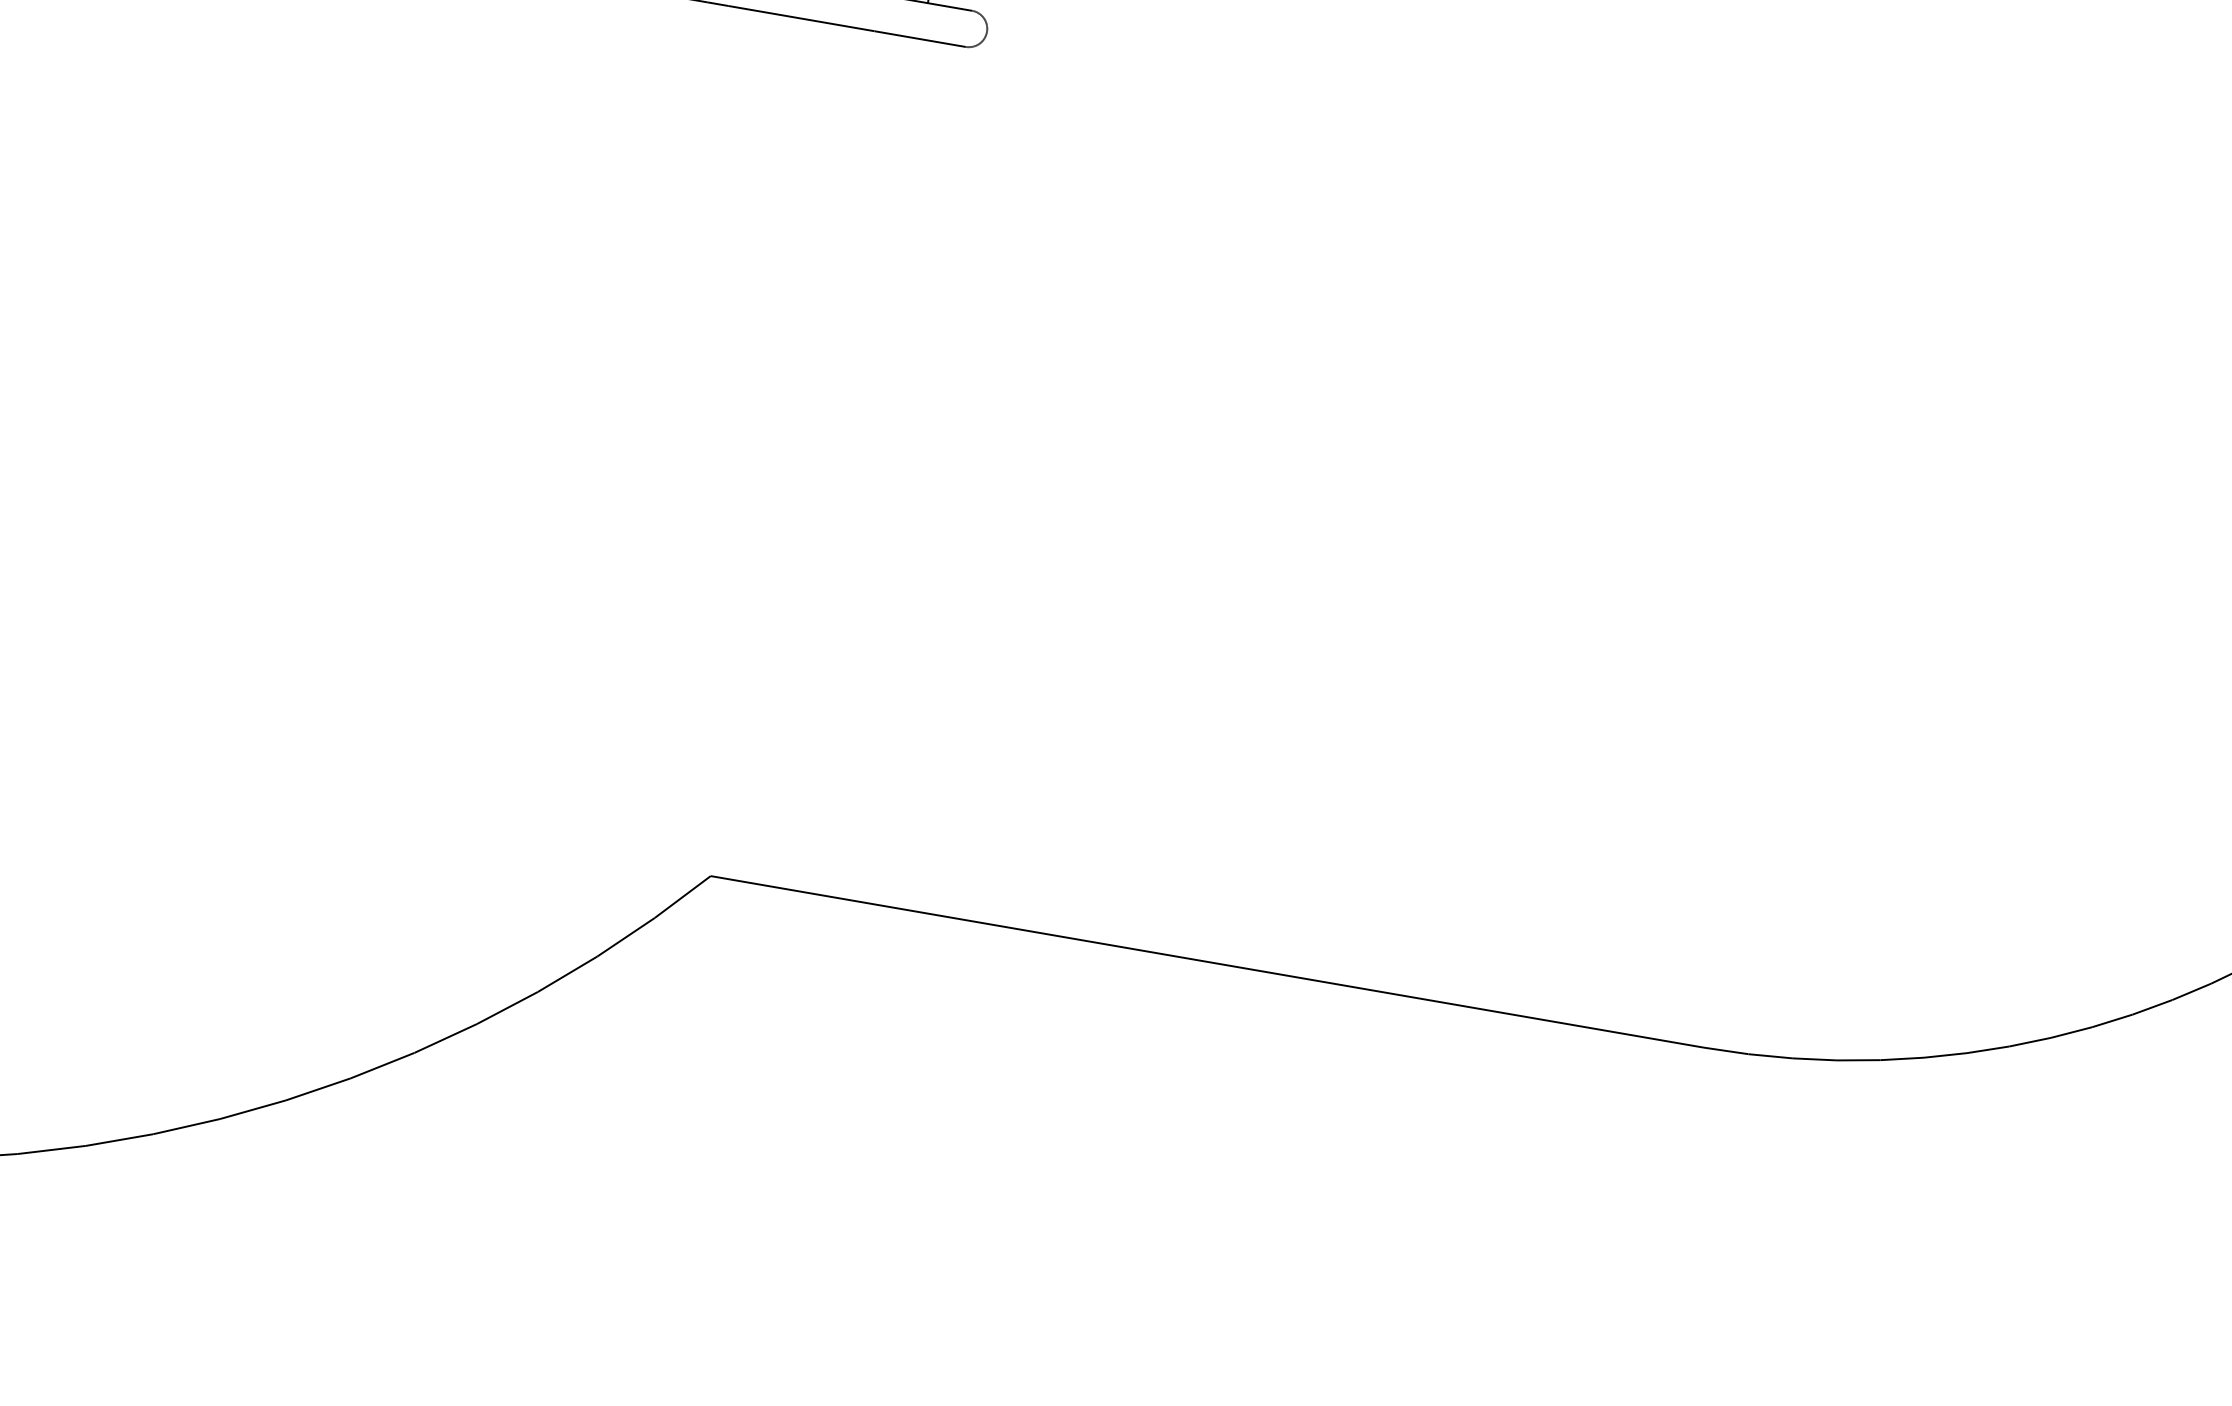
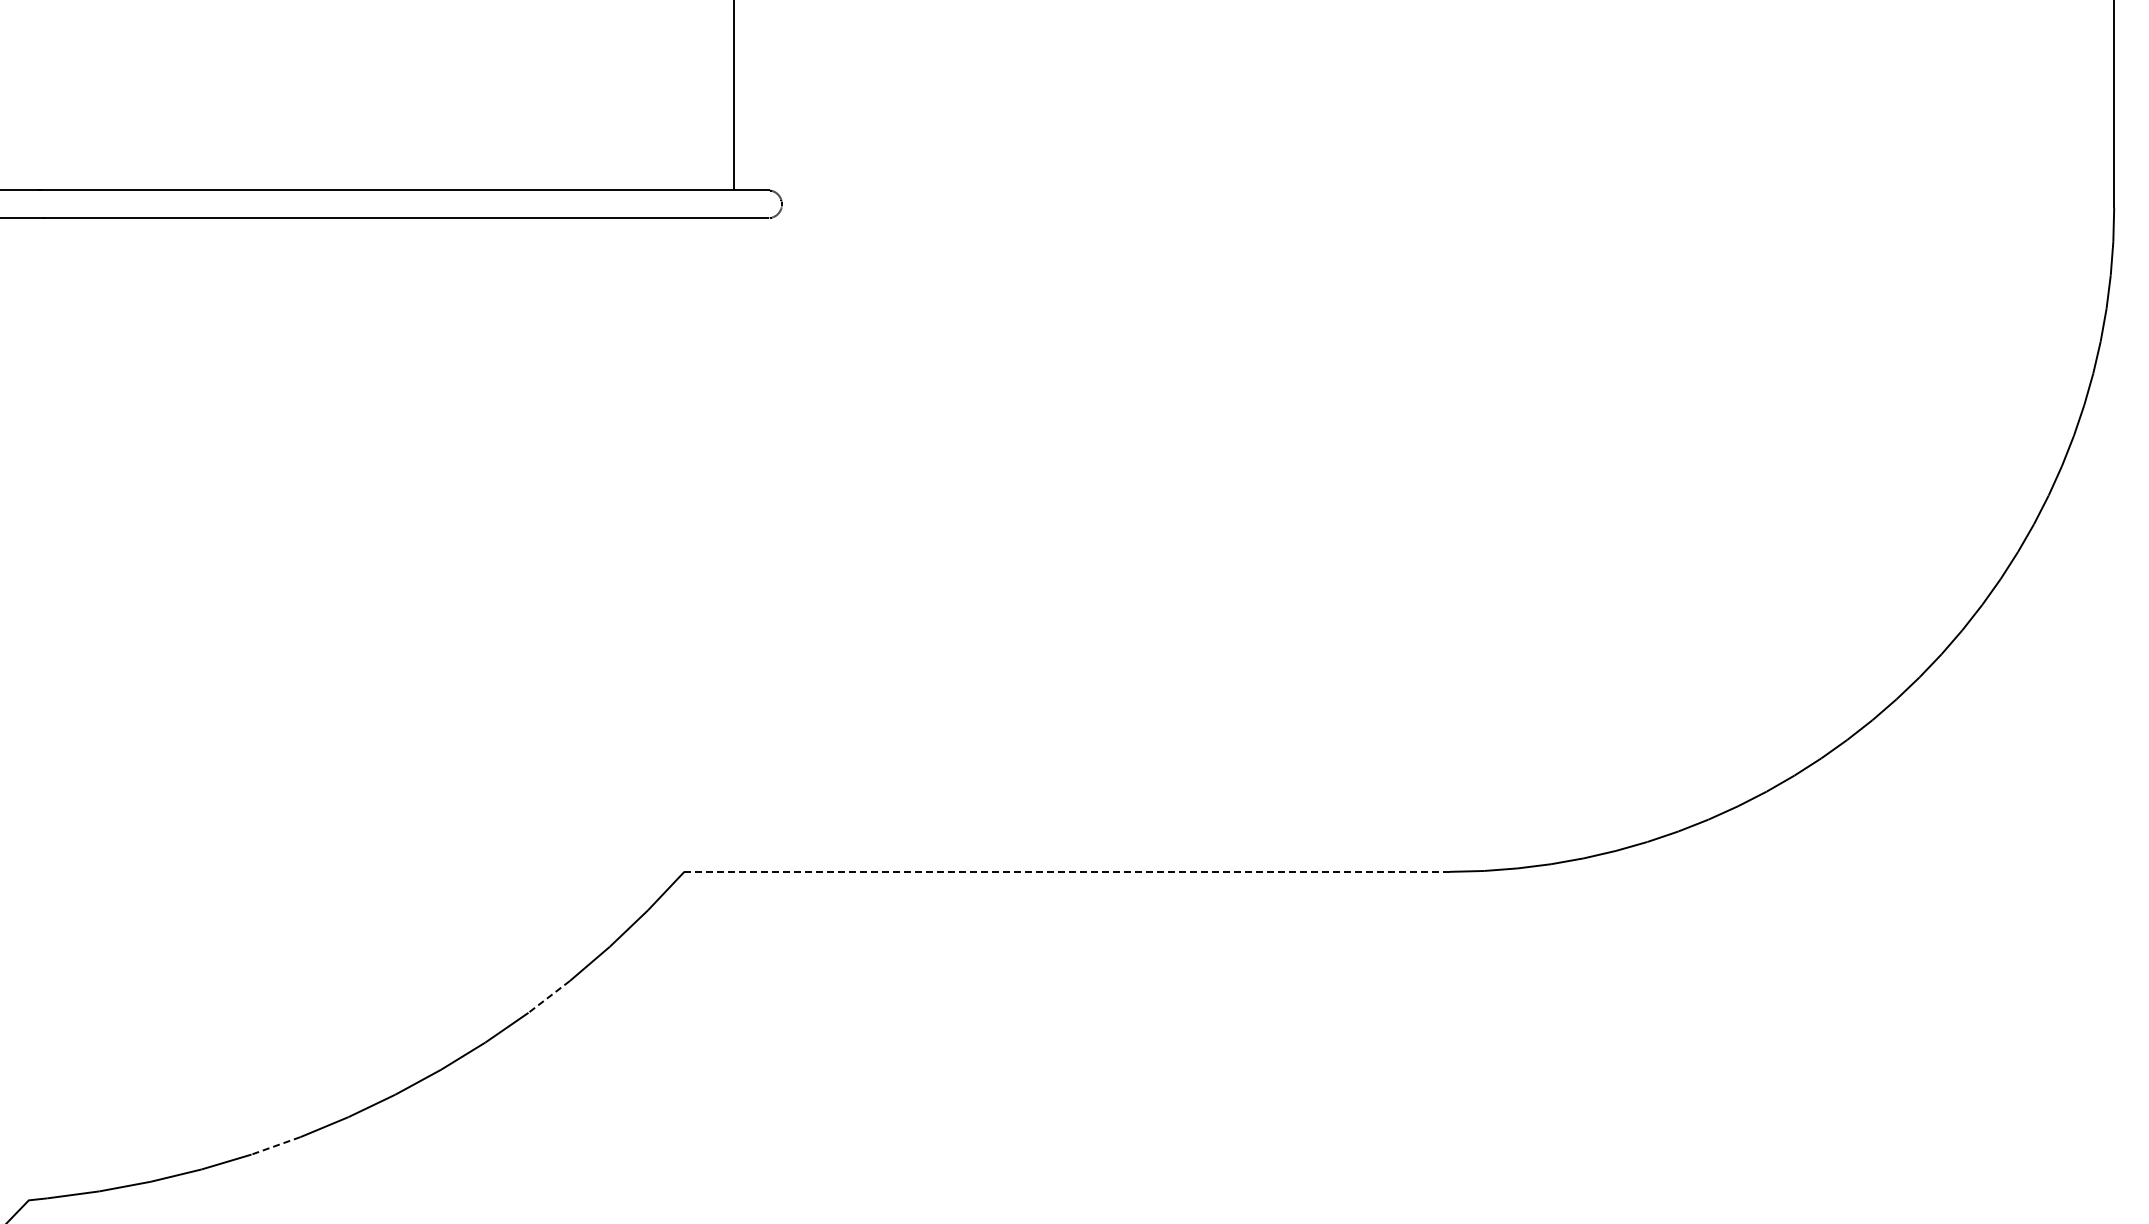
line: (1207, 961) -> (1067, 871), solid -> dashed
line: (506, 1008) -> (548, 997), solid -> dashed
line: (120, 1139) -> (276, 1145), solid -> dashed

